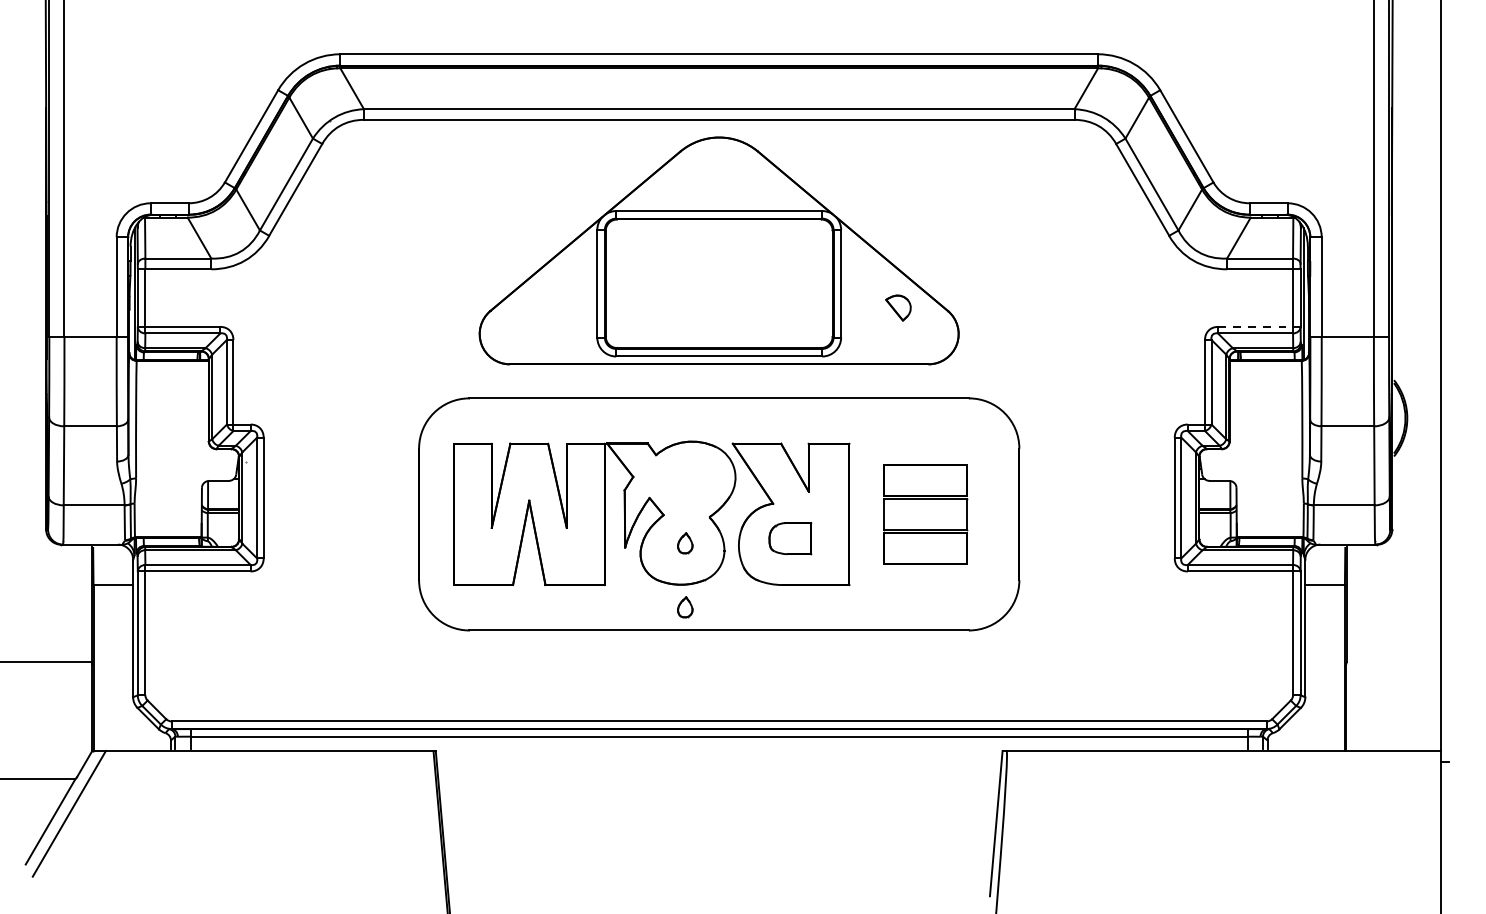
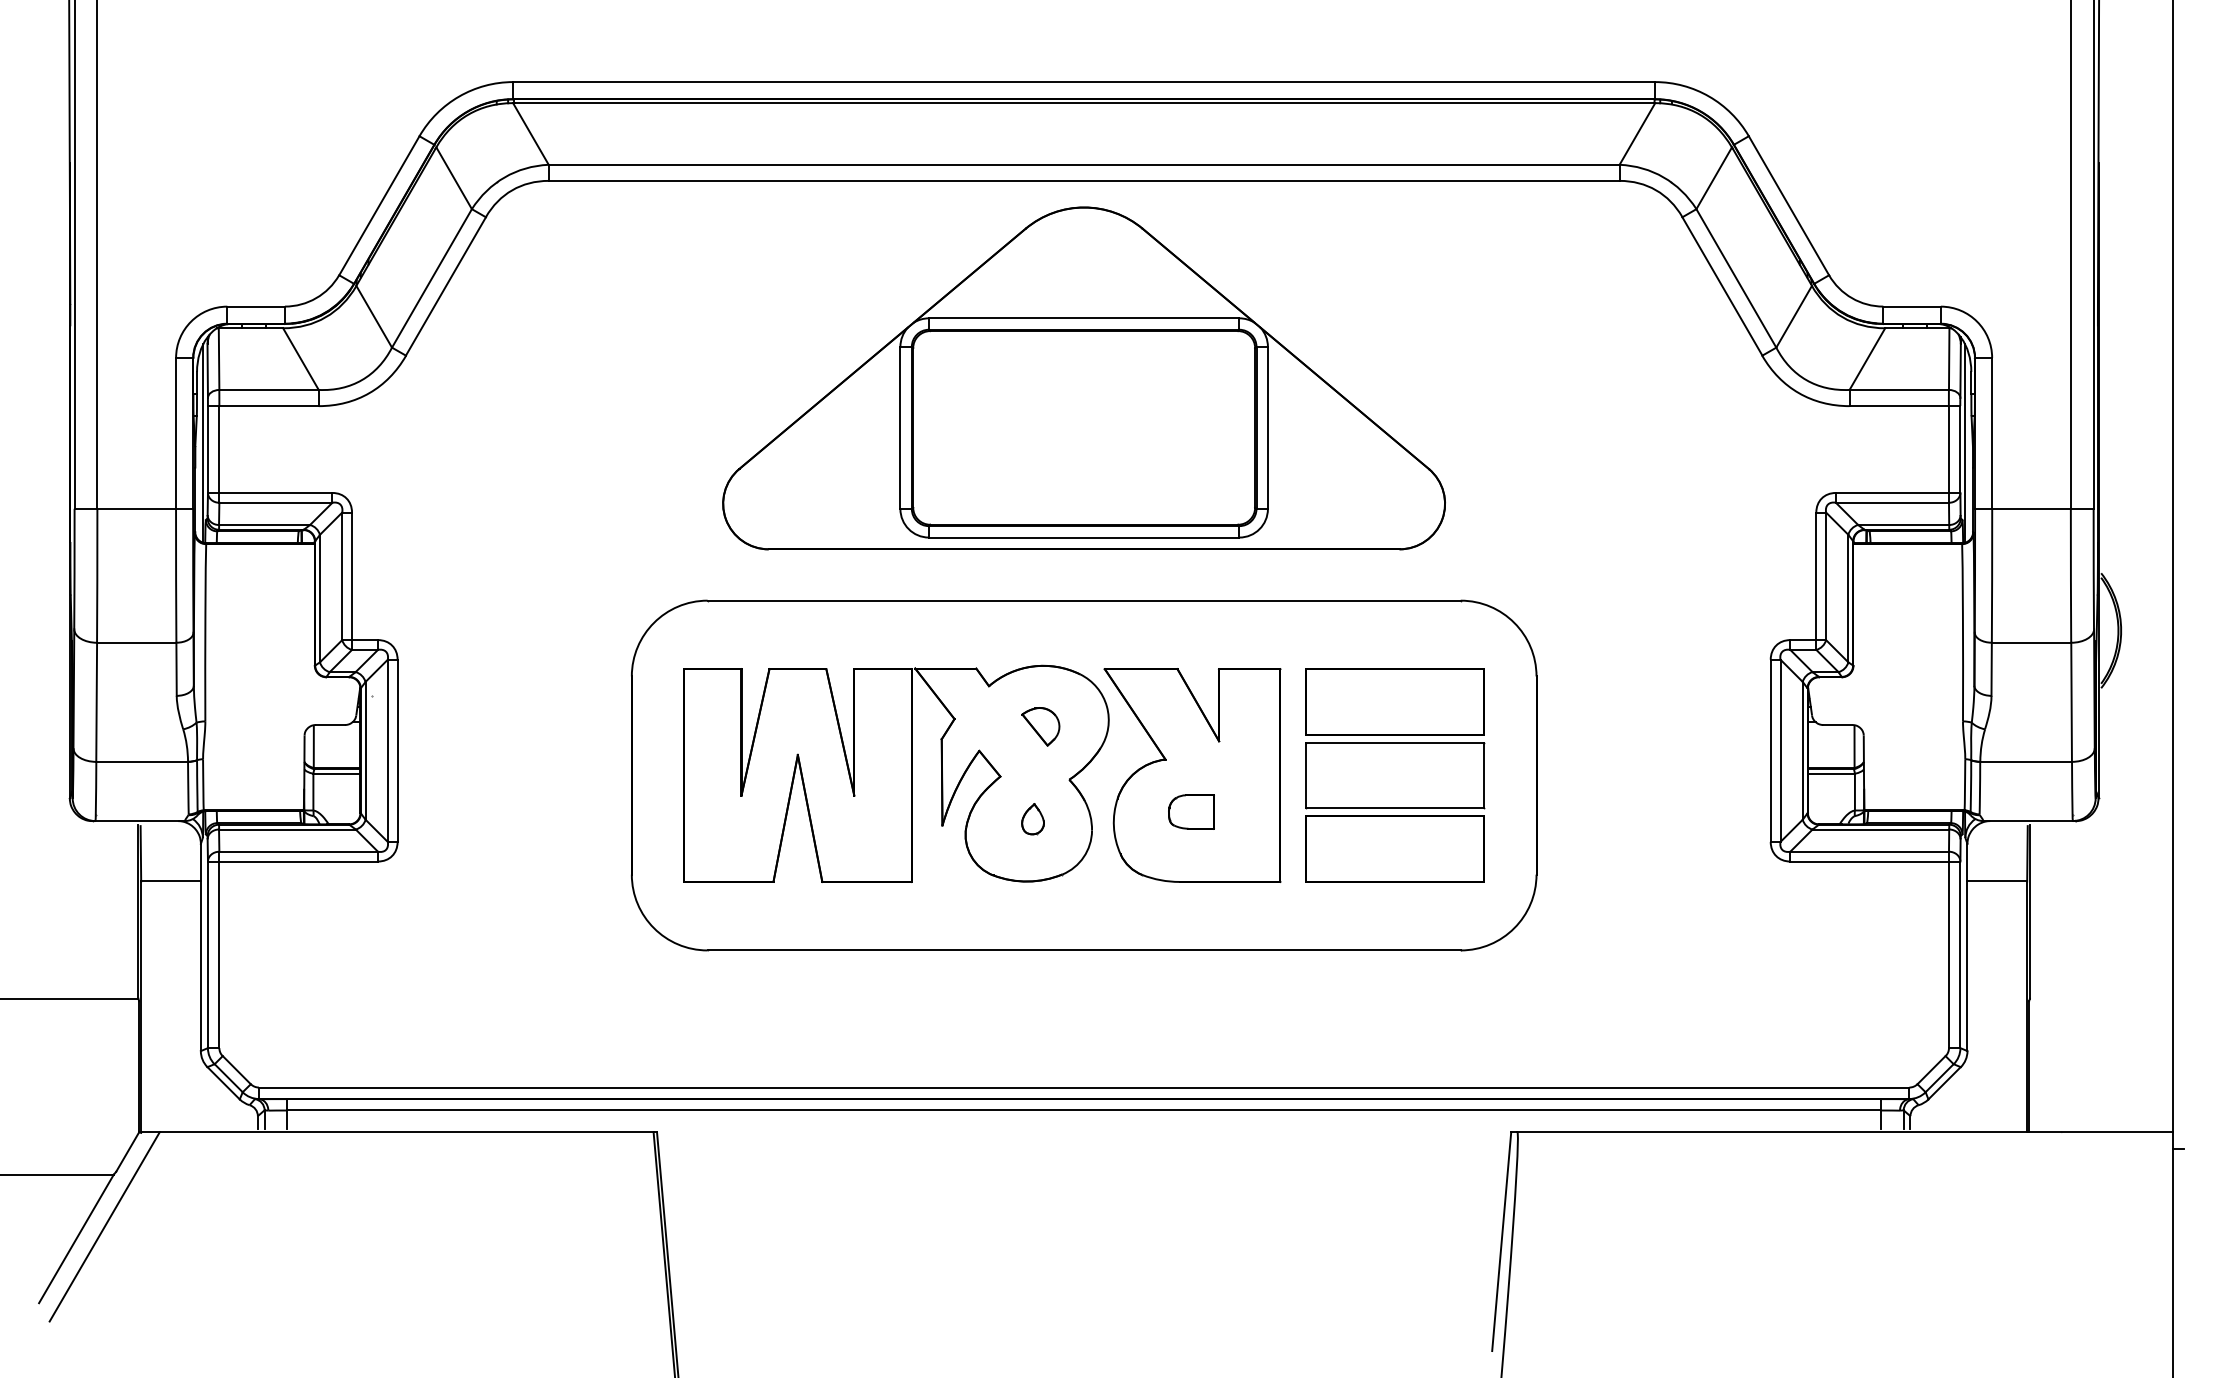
part: (898, 307) -> (1040, 725), moved
line: (1255, 326) -> (1892, 492), dashed -> solid
part: (925, 514) -> (1395, 775), size x1.43
part: (790, 538) -> (1191, 811), size x0.71
part: (685, 607) -> (1033, 915), removed

